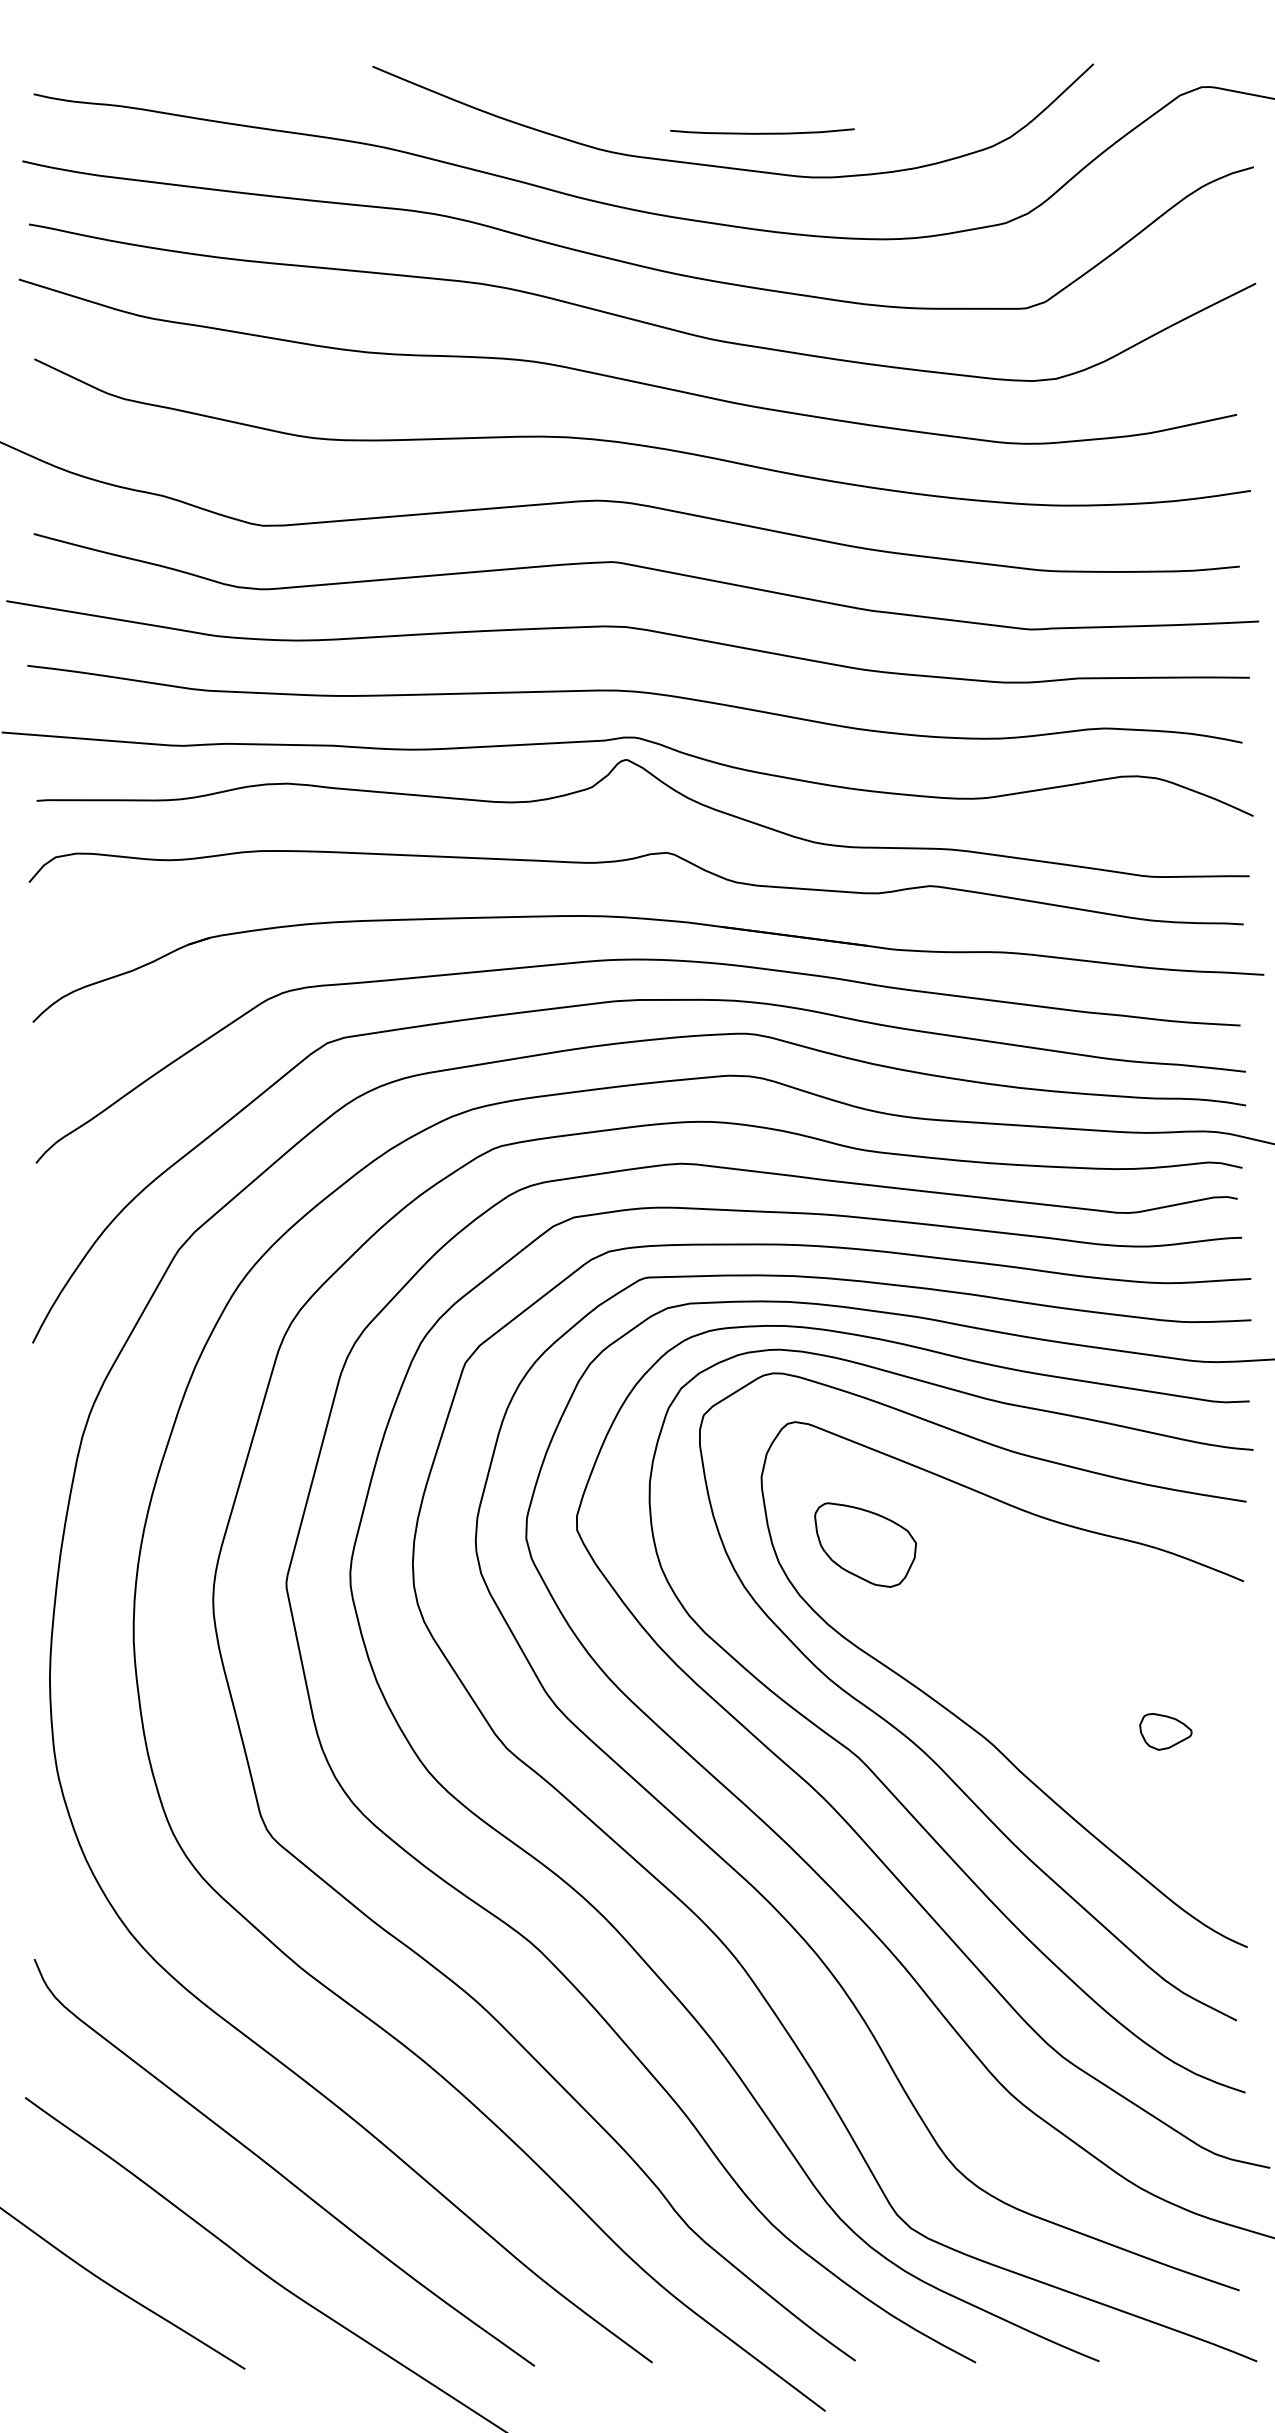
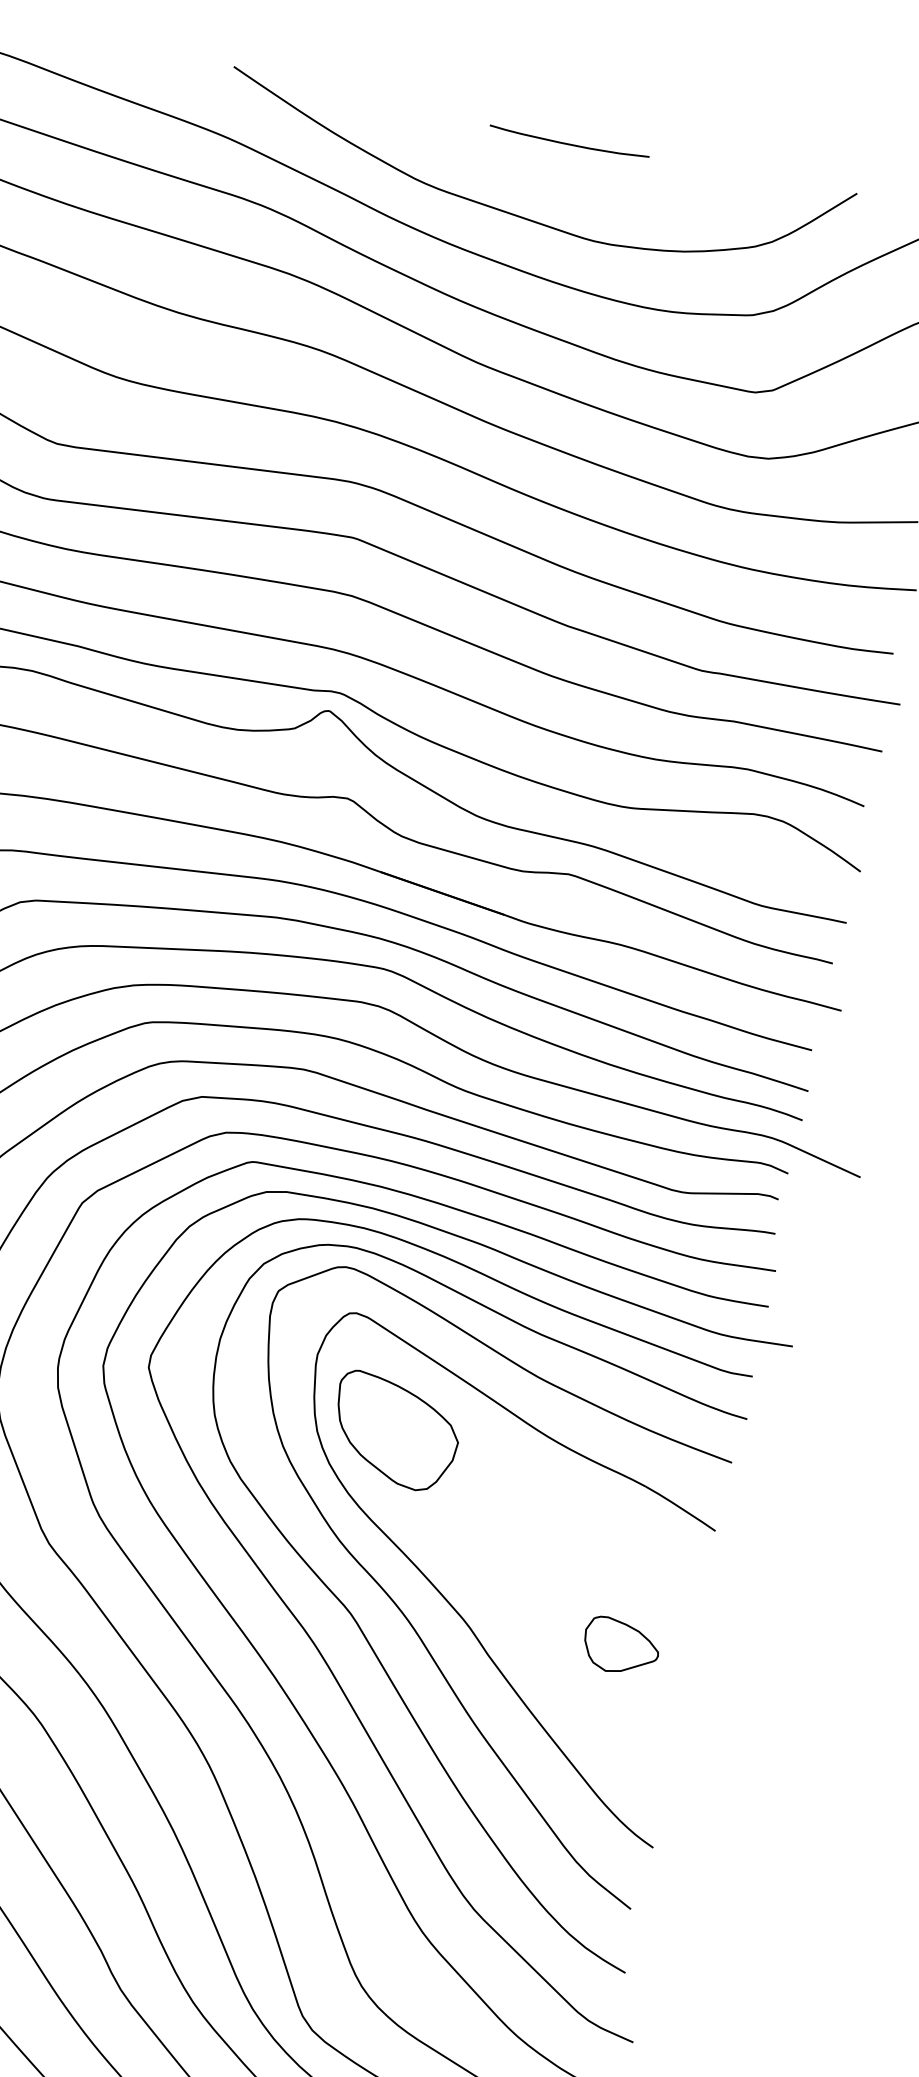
curve: (762, 132) -> (569, 143), moved
part: (865, 1544) -> (395, 1431), size x1.43
part: (1165, 1731) -> (620, 1646), size x1.67

